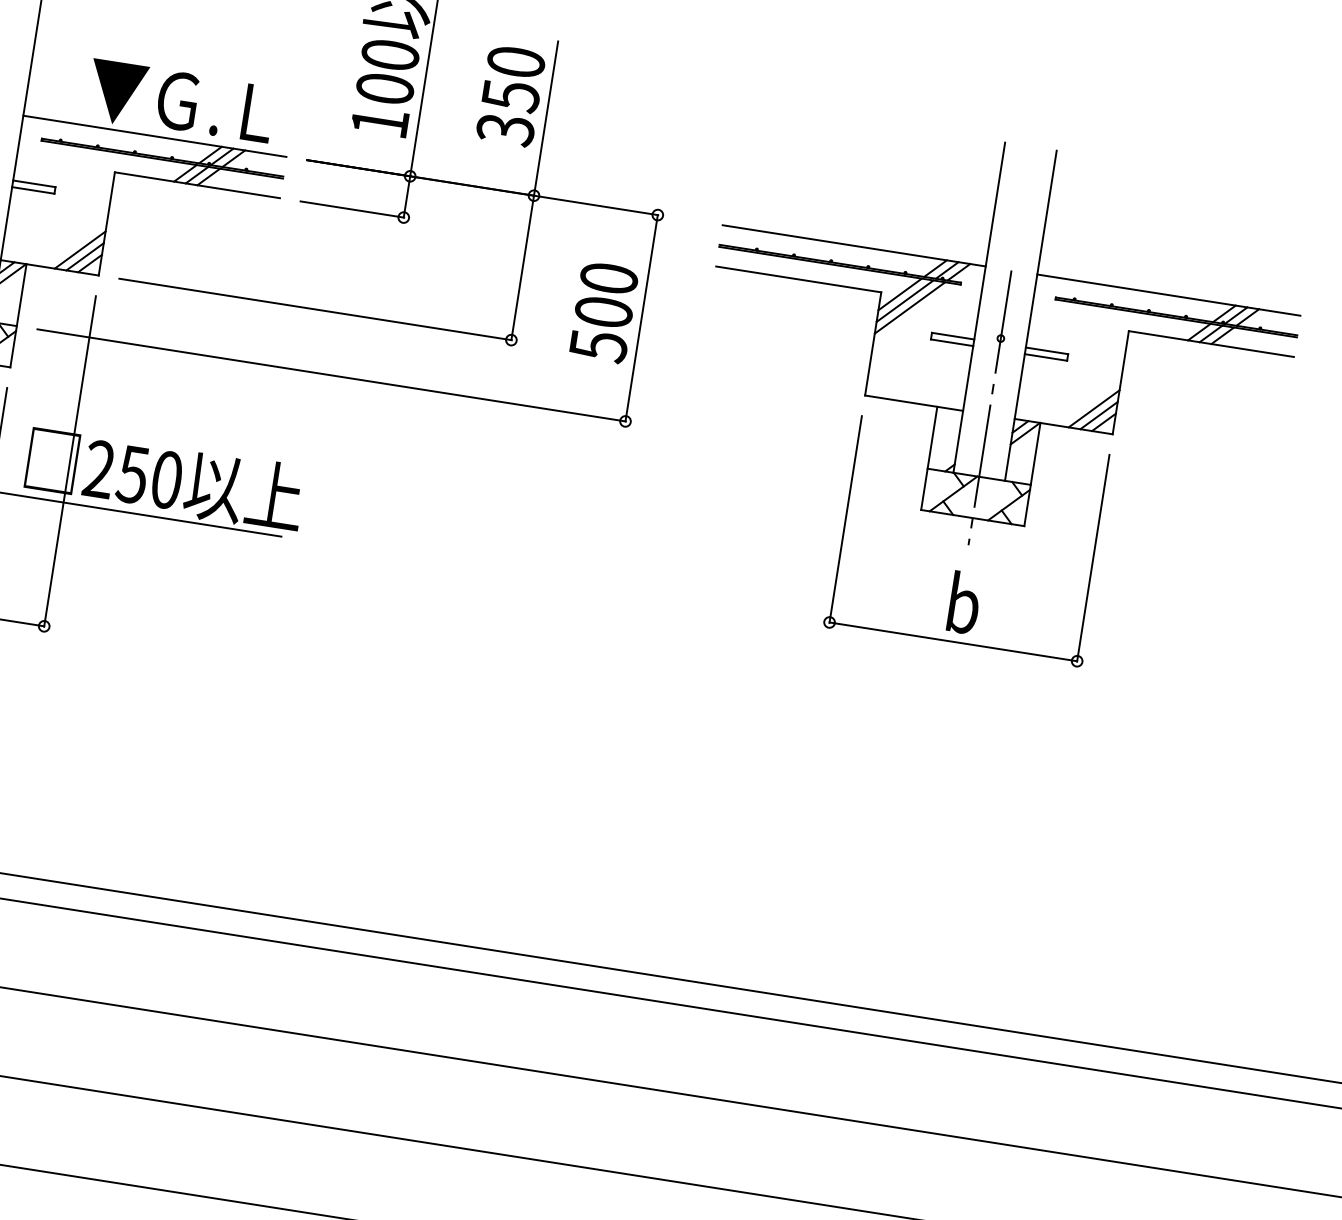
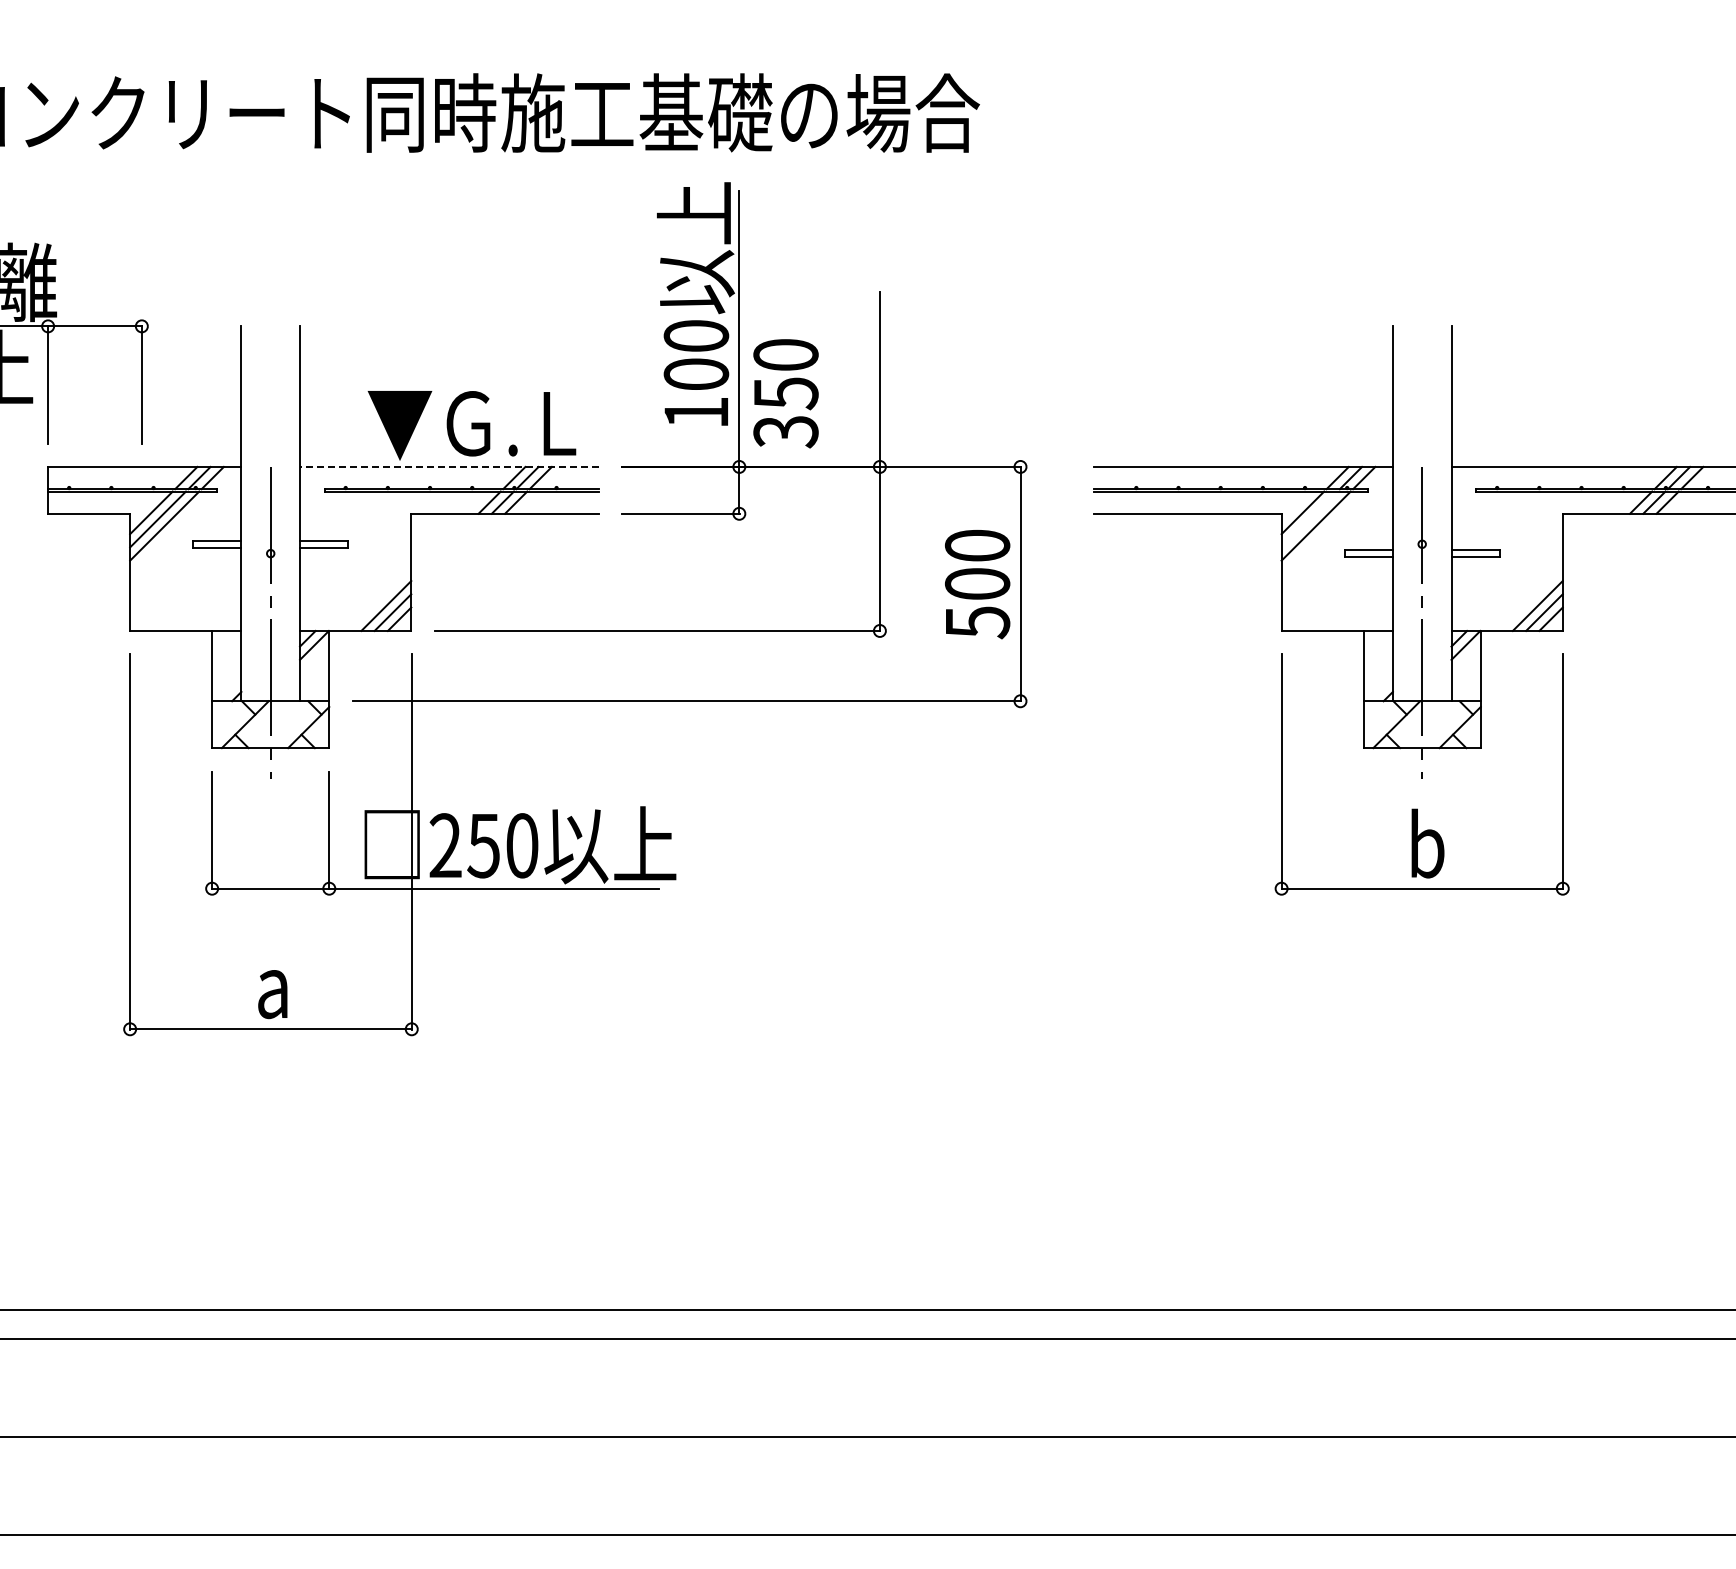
text: (510, 95) -> (785, 393), moved
line: (154, 135) -> (448, 466), solid -> dashed
line: (905, 301) -> (1309, 519), removed

